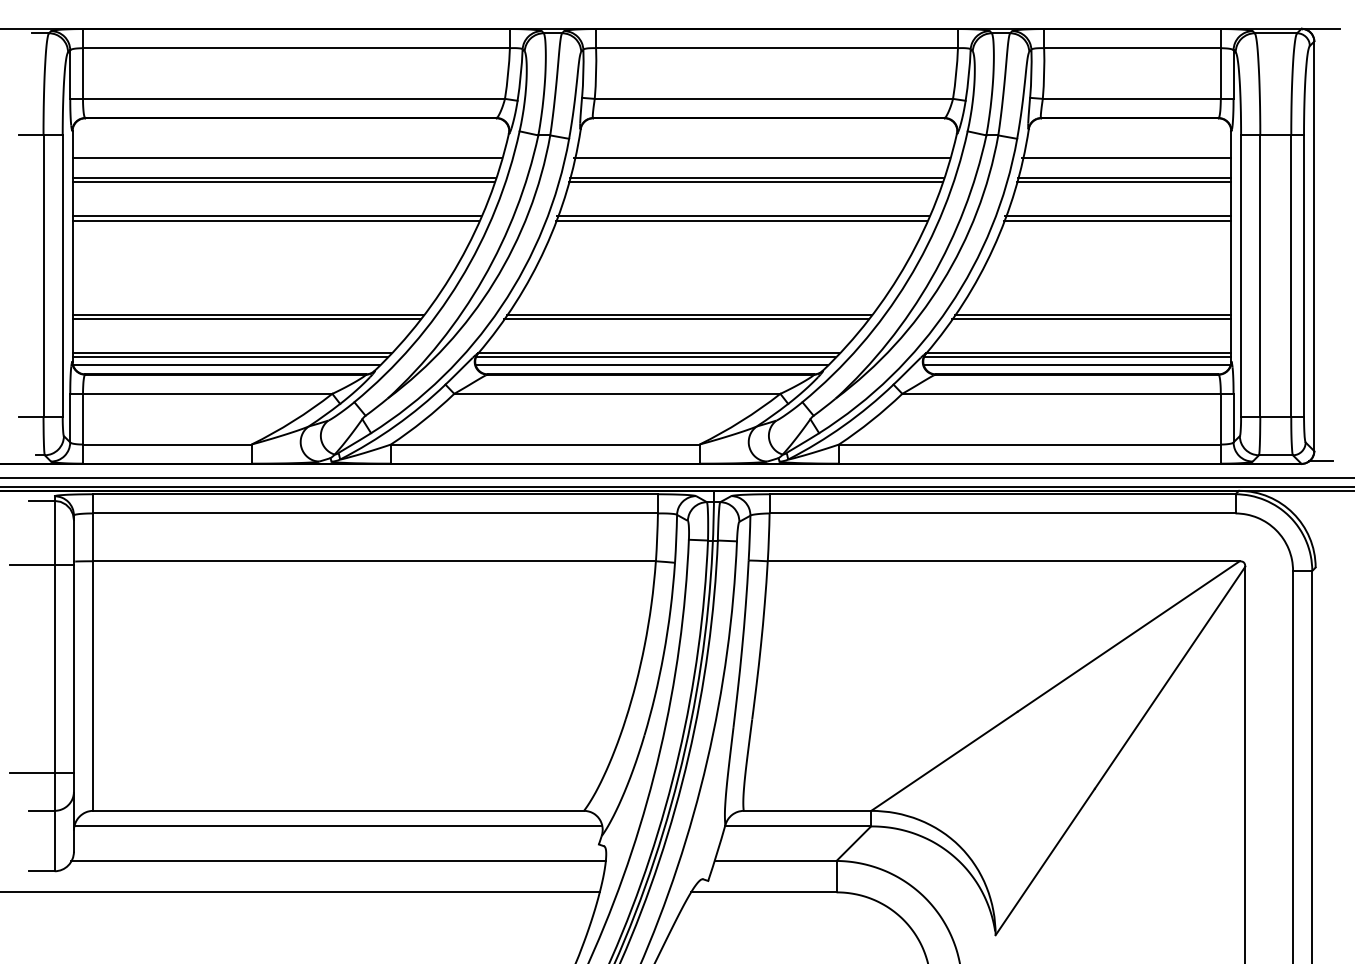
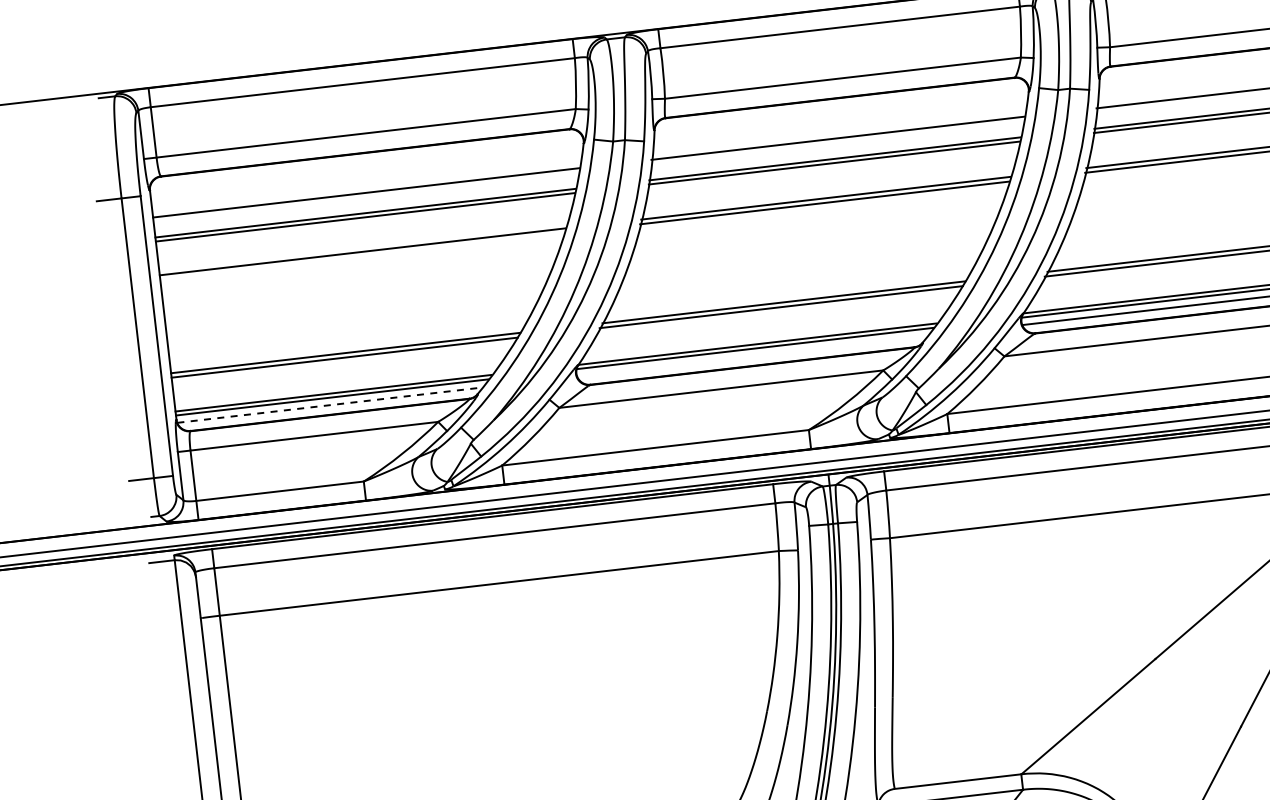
line: (275, 220) -> (361, 256), removed
line: (226, 364) -> (329, 404), solid -> dashed
line: (651, 364) -> (751, 356), removed
line: (41, 564) -> (168, 624), removed

